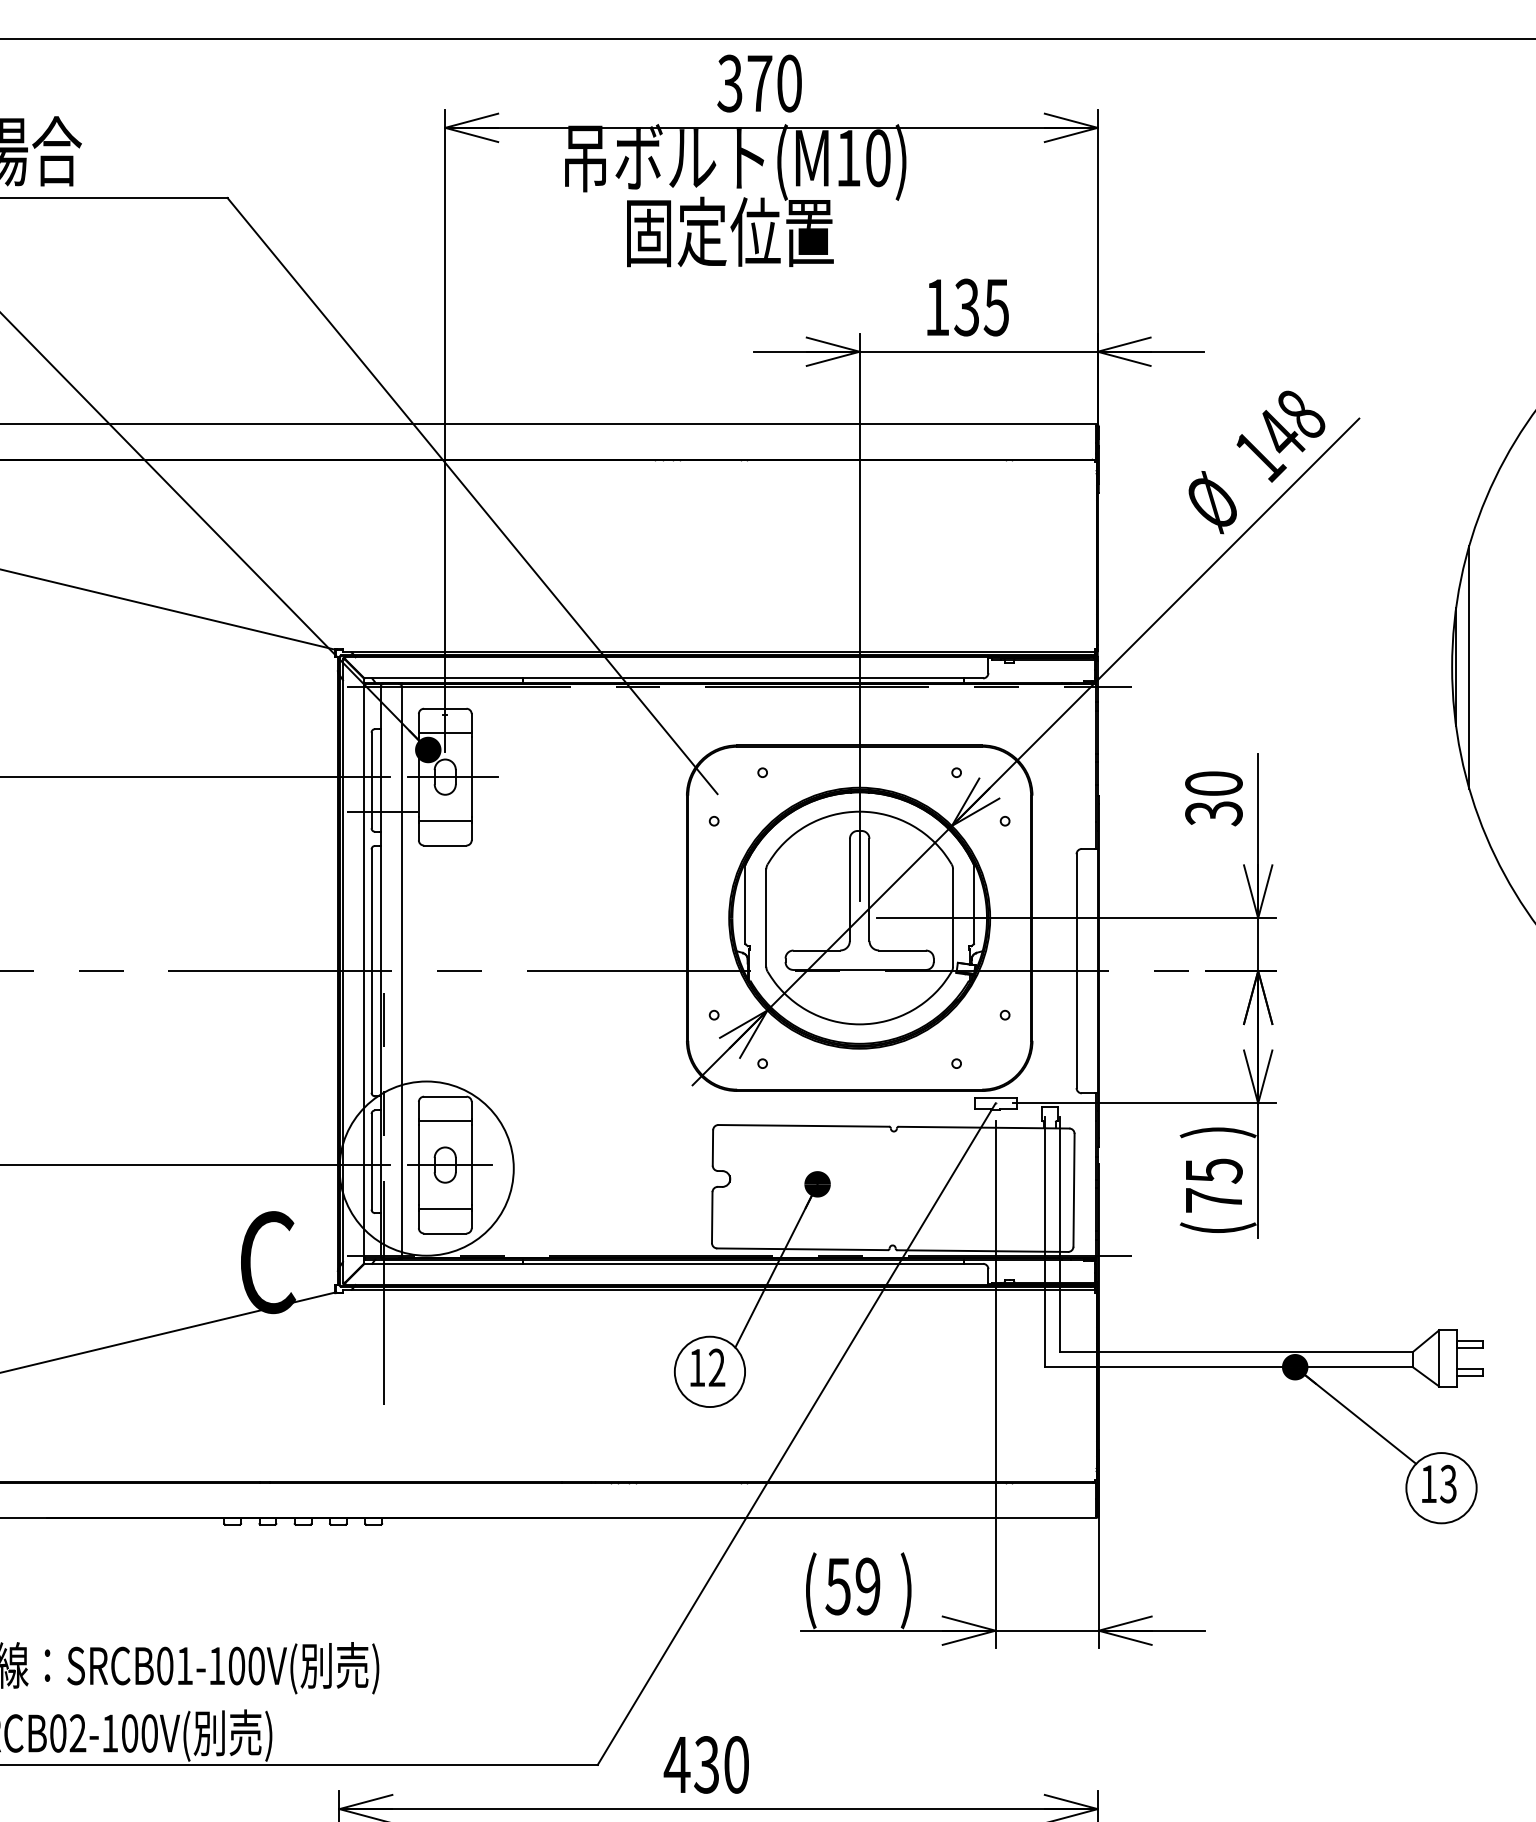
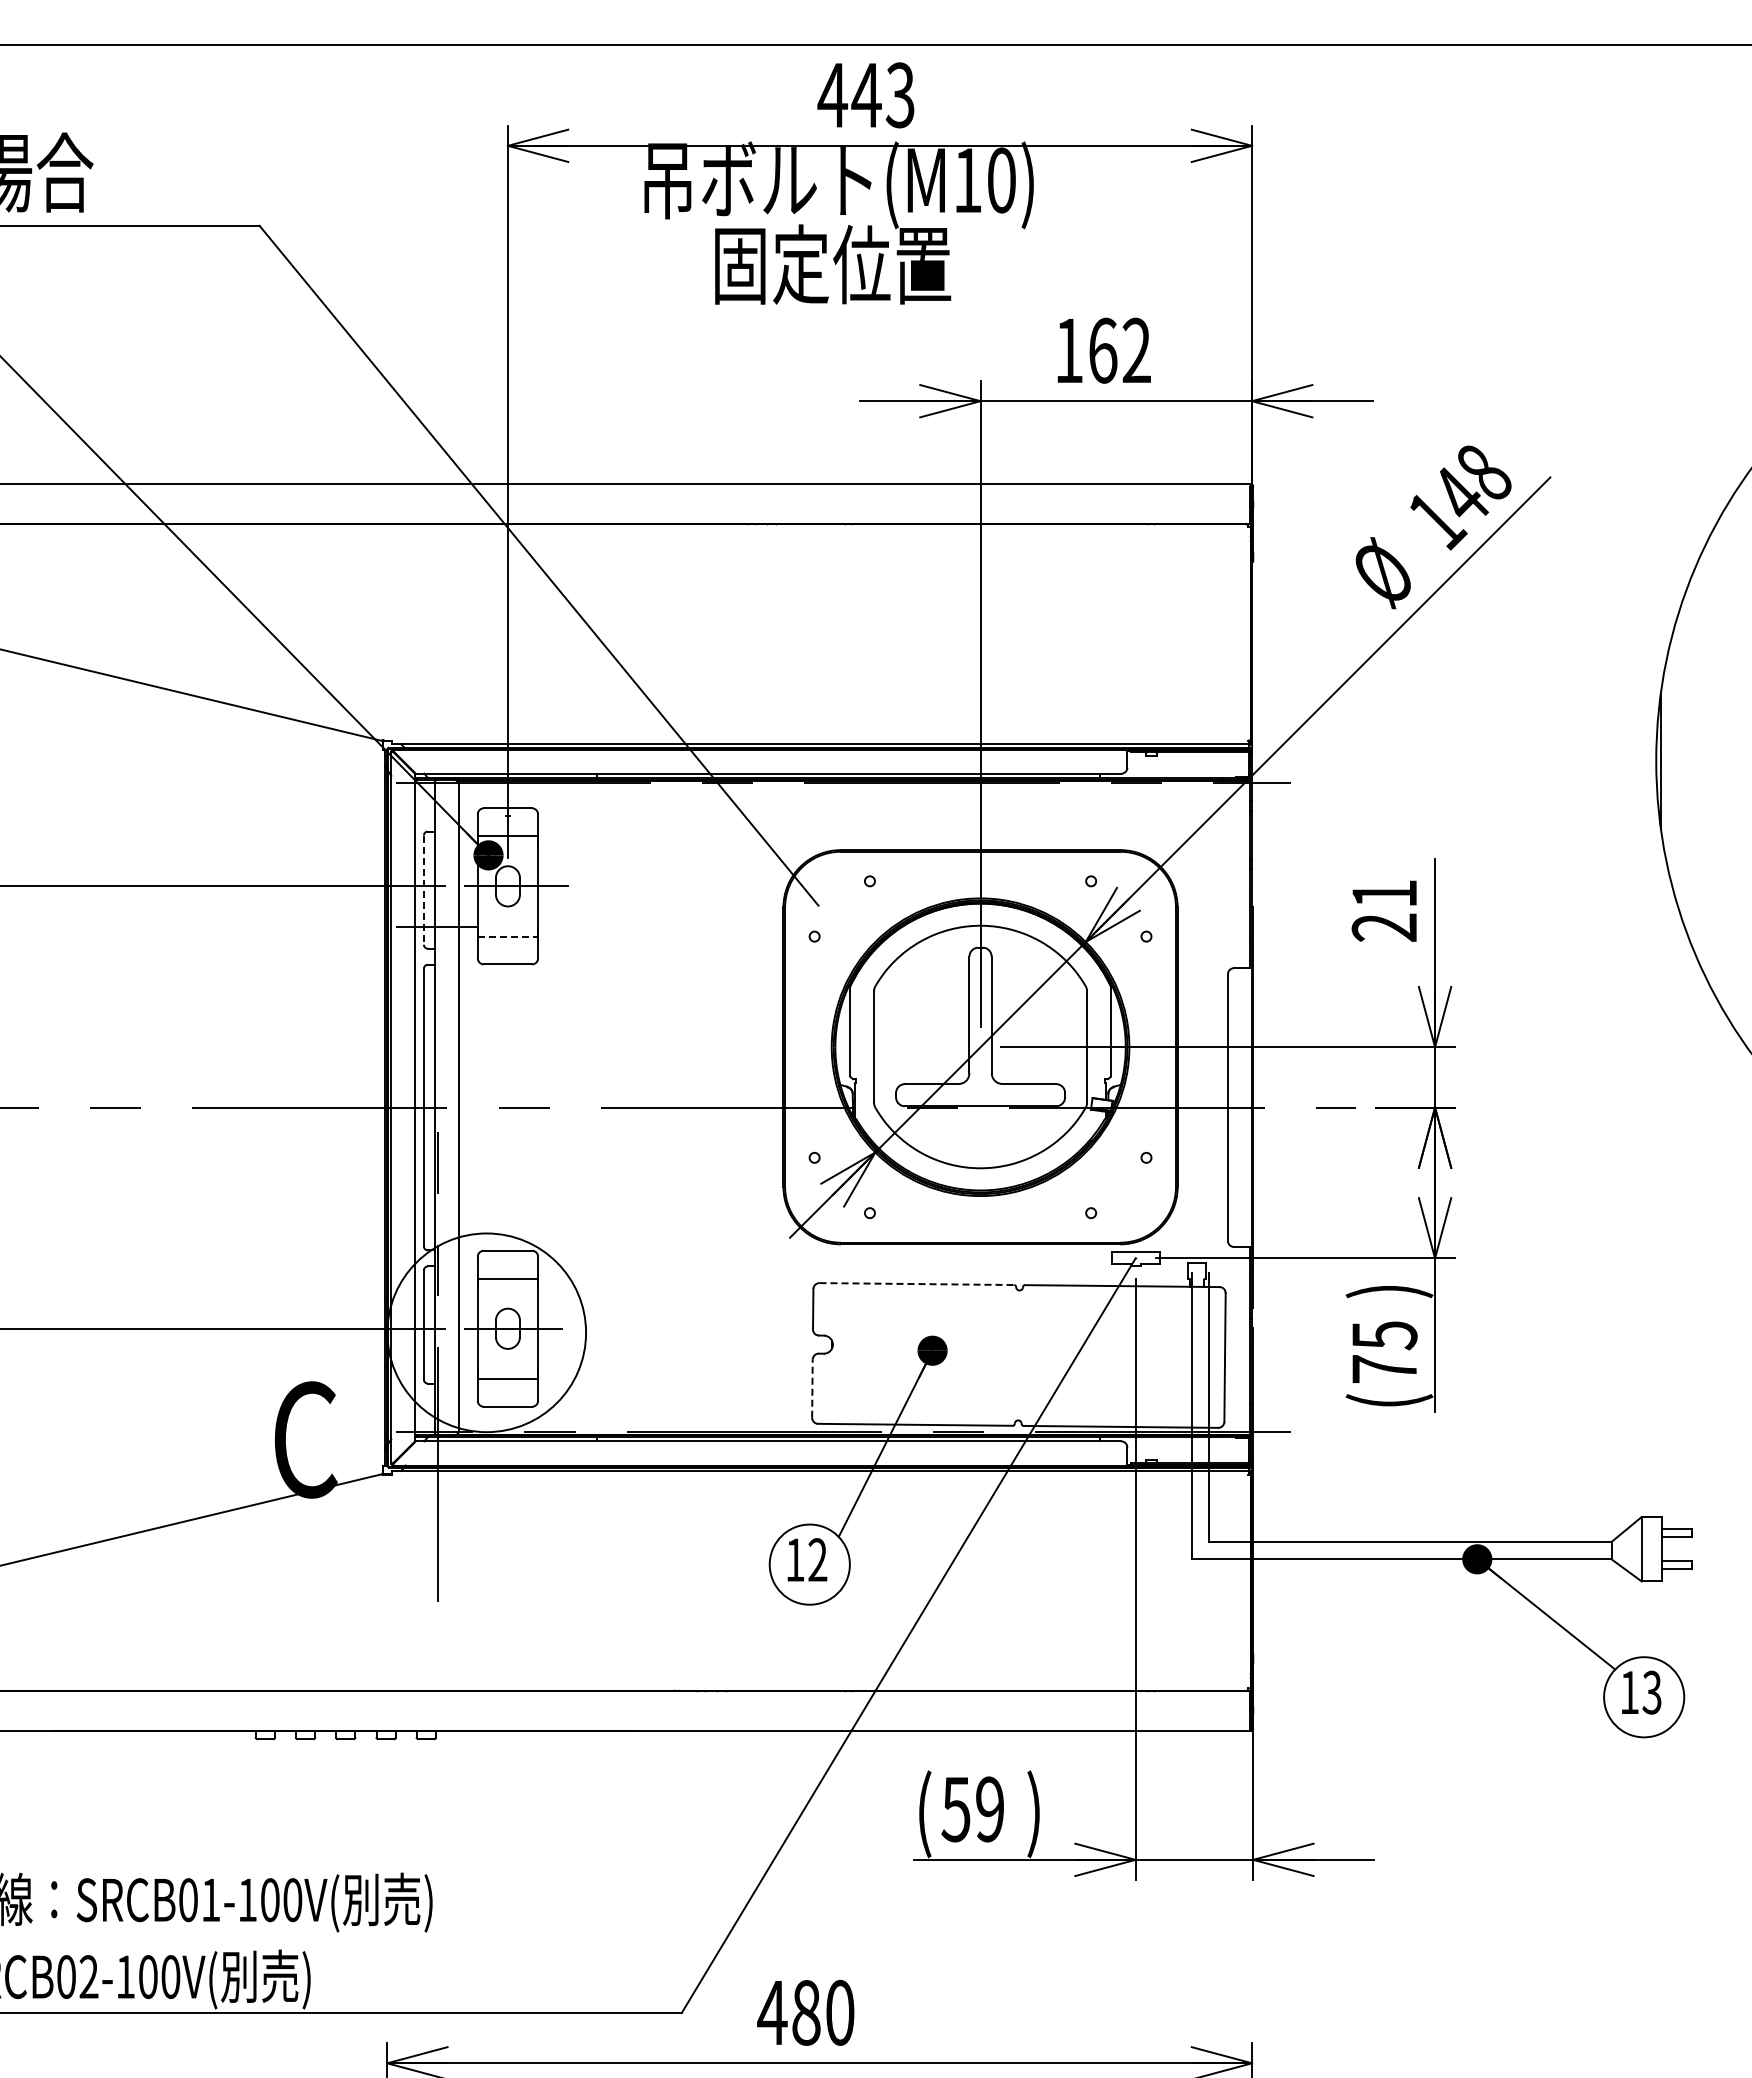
text: (758, 83) -> (865, 95), 370 -> 443
text: (981, 307) -> (1119, 350), 135 -> 162
line: (1469, 666) -> (1675, 760), removed
line: (371, 780) -> (423, 890), solid -> dashed
text: (1213, 798) -> (1384, 910), 30 -> 21
line: (445, 821) -> (508, 936), solid -> dashed
line: (804, 1126) -> (917, 1284), solid -> dashed
line: (712, 1217) -> (812, 1388), solid -> dashed
text: (706, 1764) -> (805, 2012), 430 -> 480

